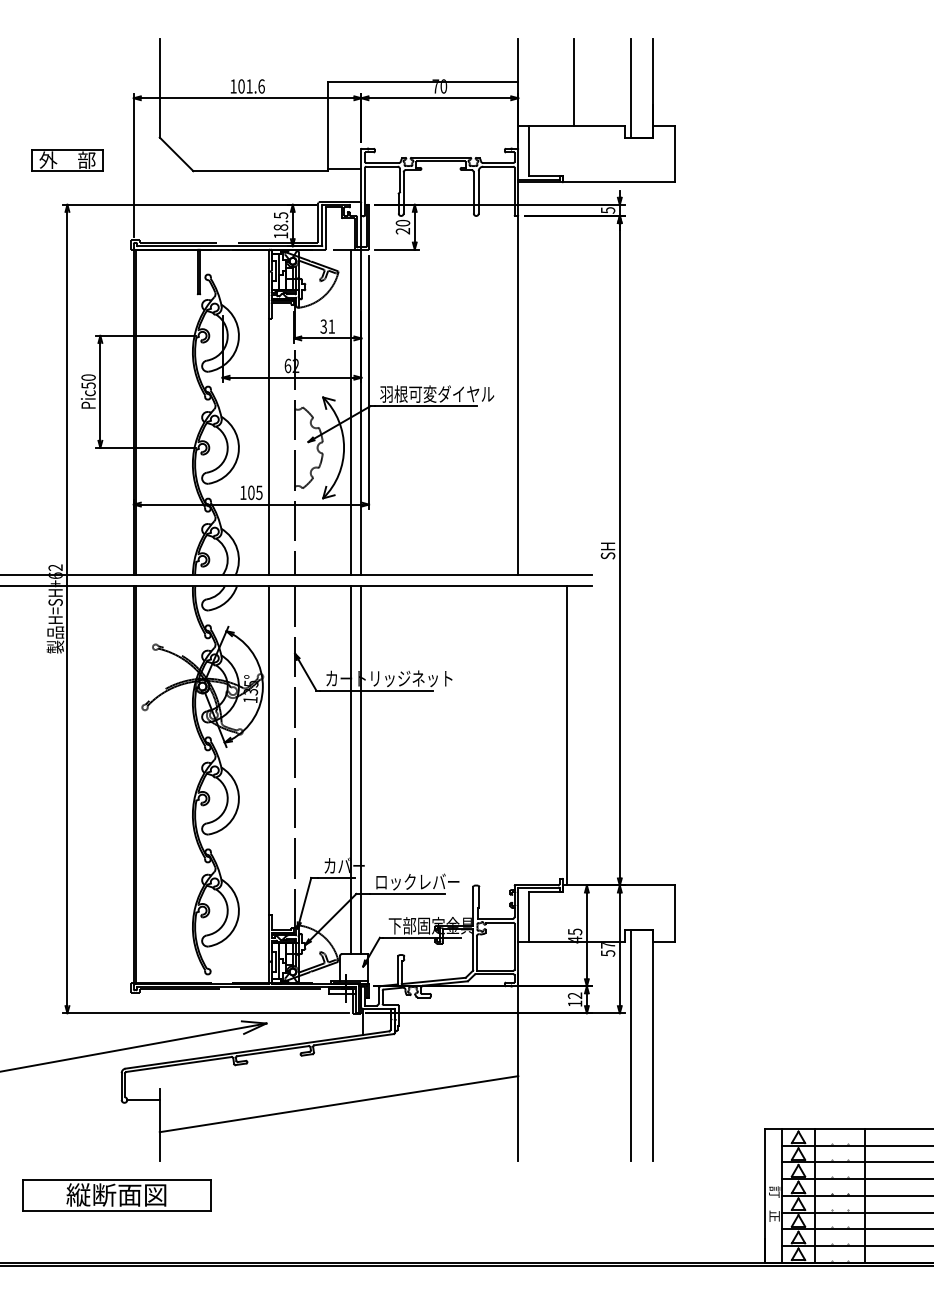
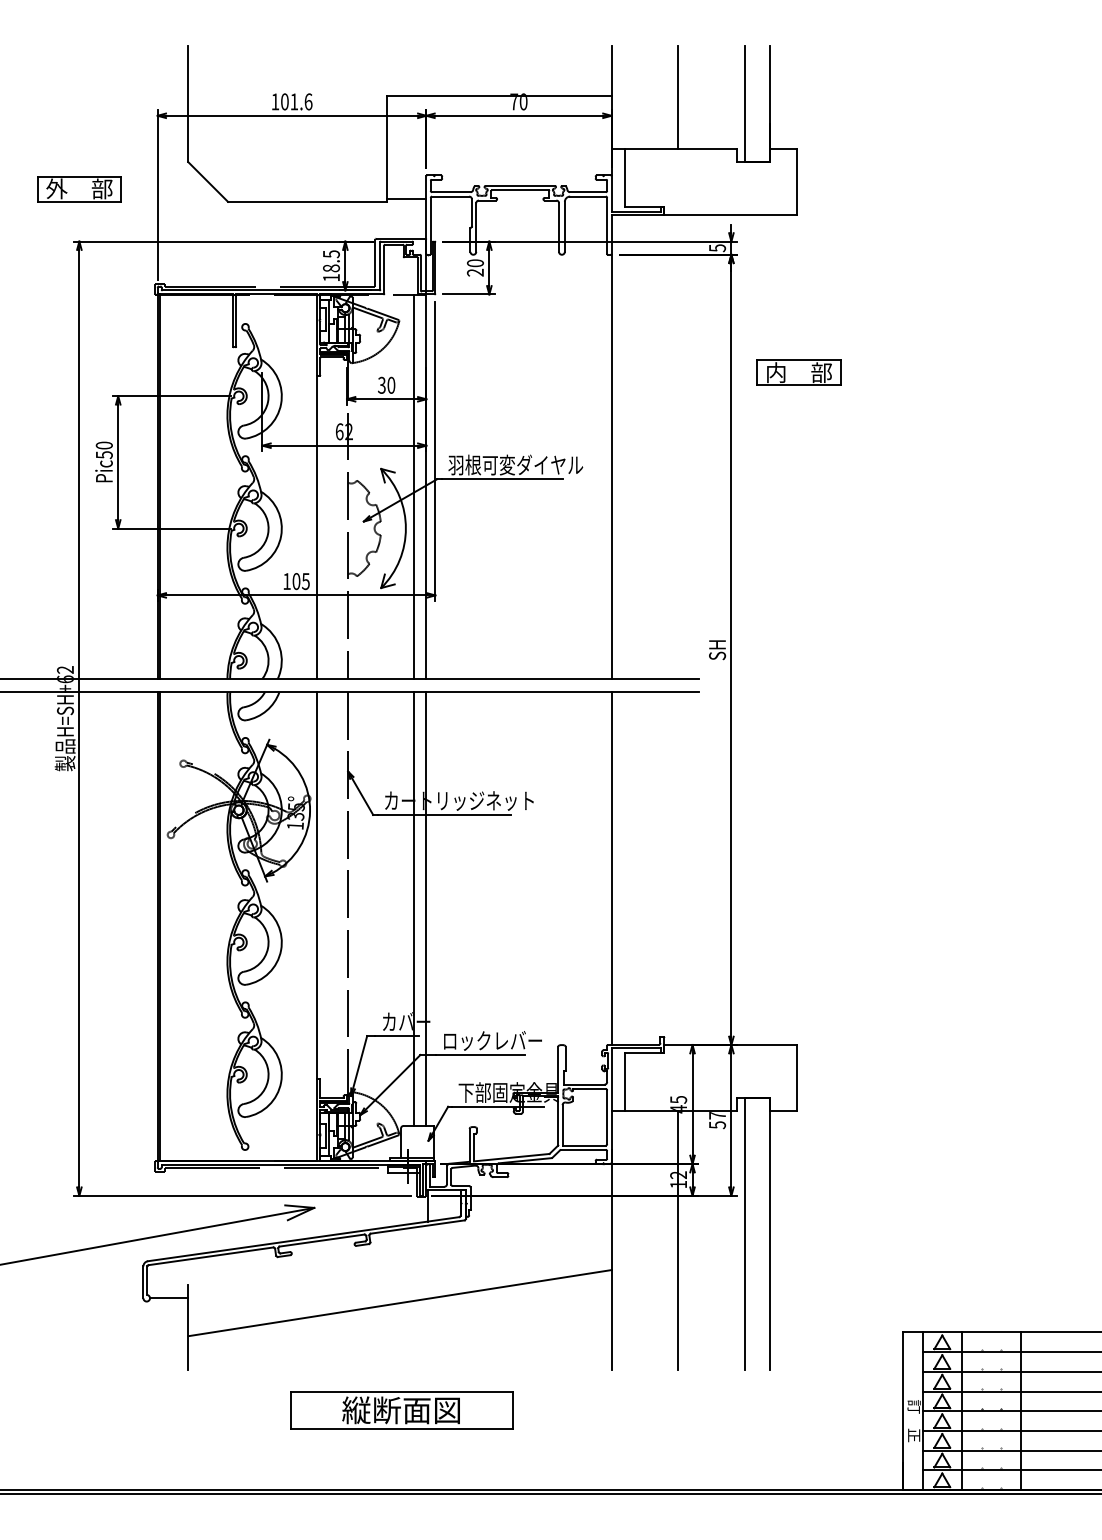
part: (676, 315) -> (798, 372), added
text: (331, 325) -> (391, 384), 31 -> 30
line: (567, 735) -> (611, 868), moved
line: (574, 1051) -> (677, 1240), added
part: (116, 1195) -> (401, 1410), moved

